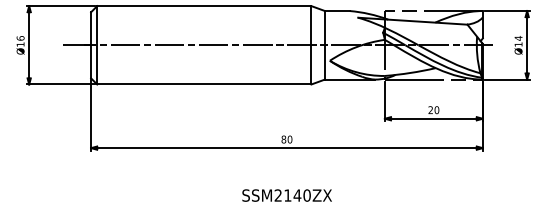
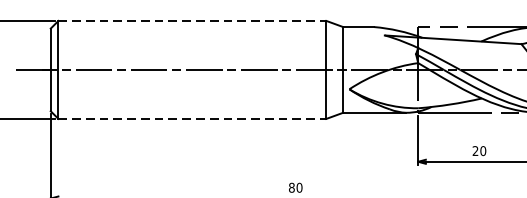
line: (204, 6) -> (192, 21), solid -> dashed
line: (204, 84) -> (192, 118), solid -> dashed

